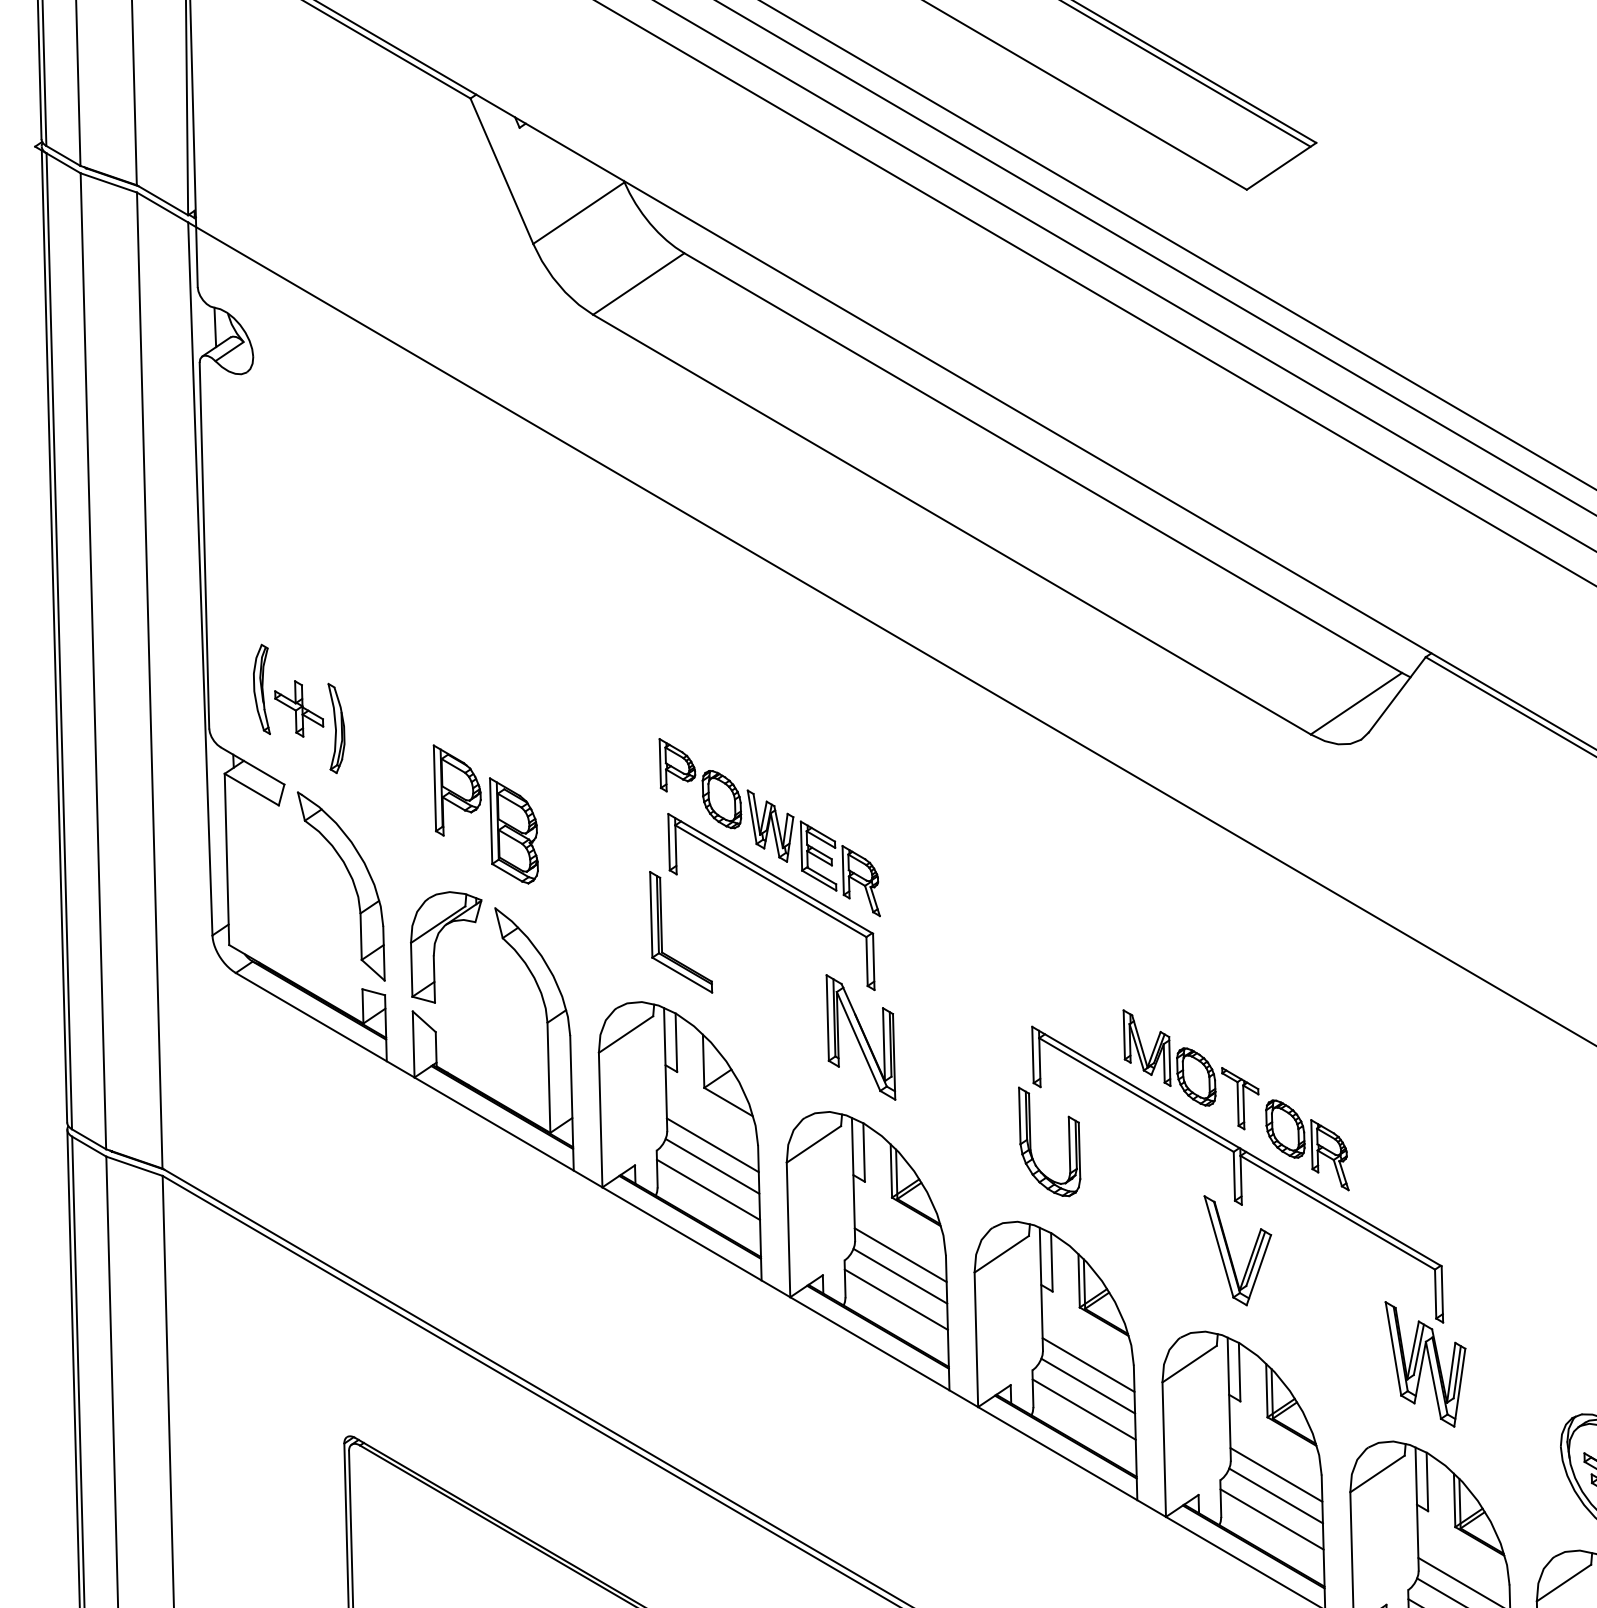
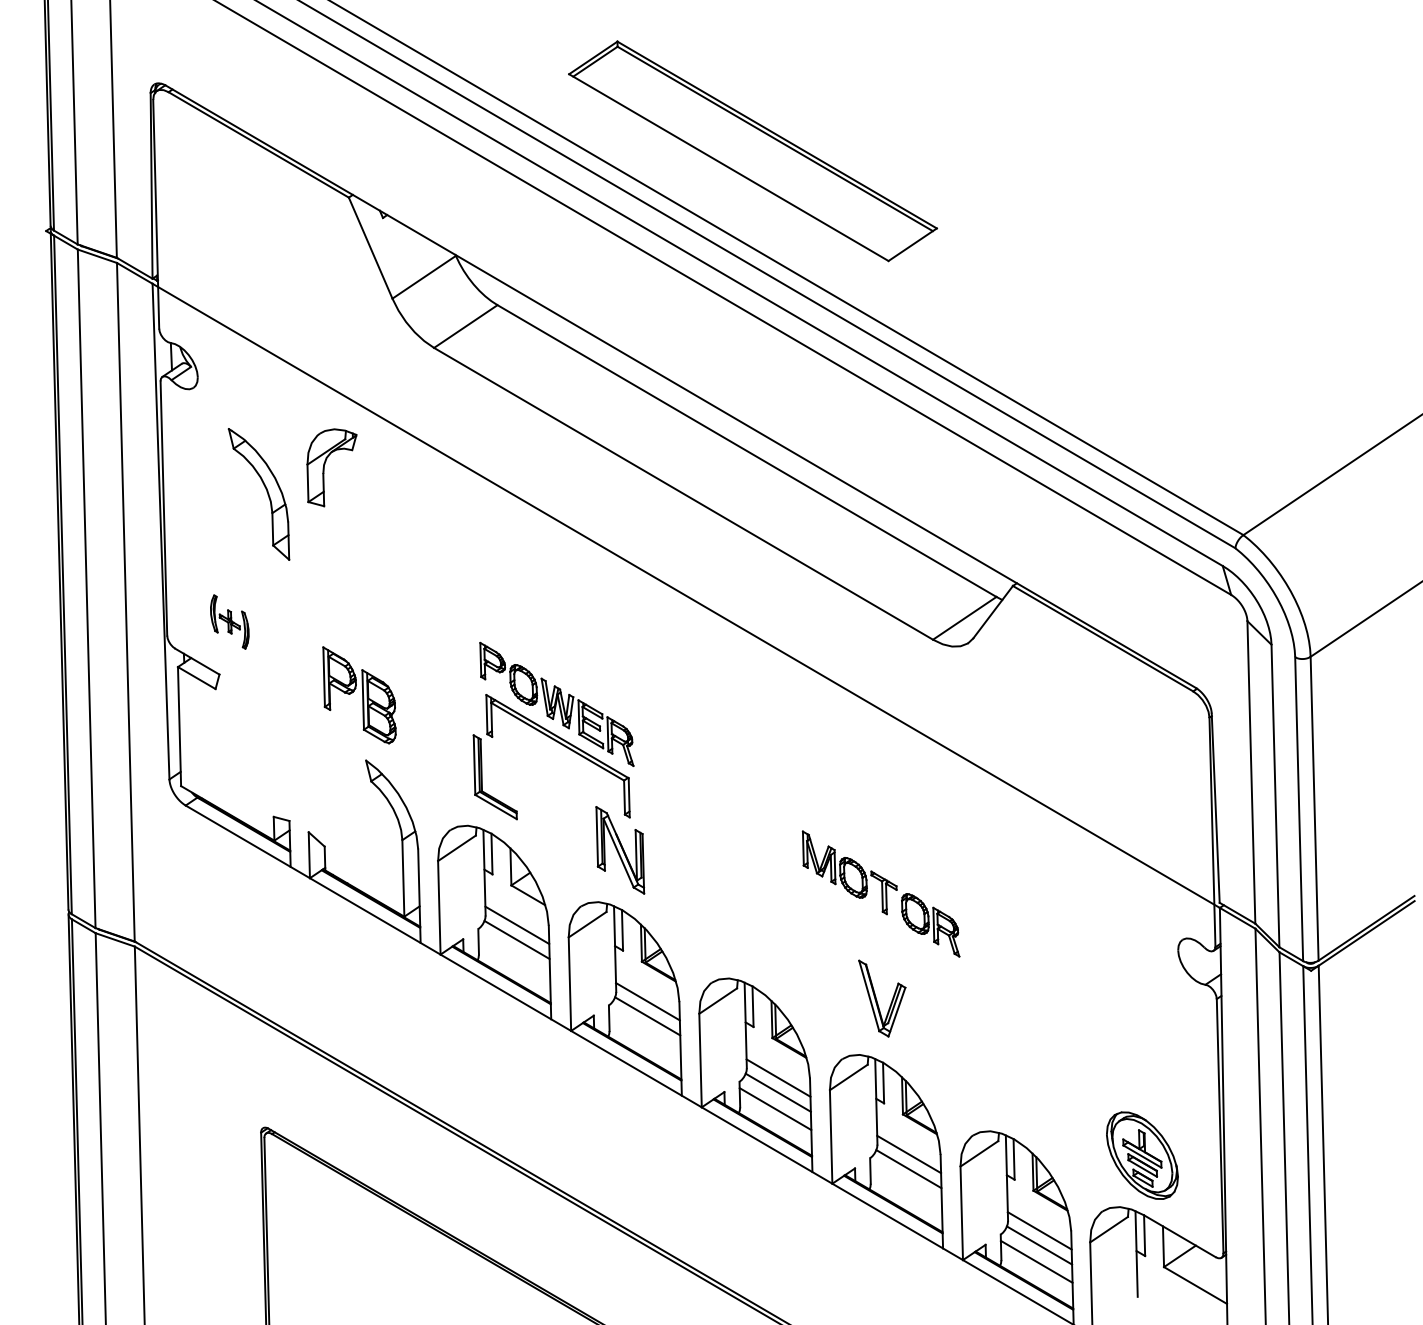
part: (298, 708) -> (229, 621), size x0.6
part: (352, 883) -> (266, 492), moved
part: (436, 942) -> (325, 464), moved
line: (708, 1190) -> (514, 956), removed
part: (1242, 1205) -> (885, 967), removed
line: (895, 1299) -> (644, 1032), removed
line: (1271, 1519) -> (905, 1185), removed

